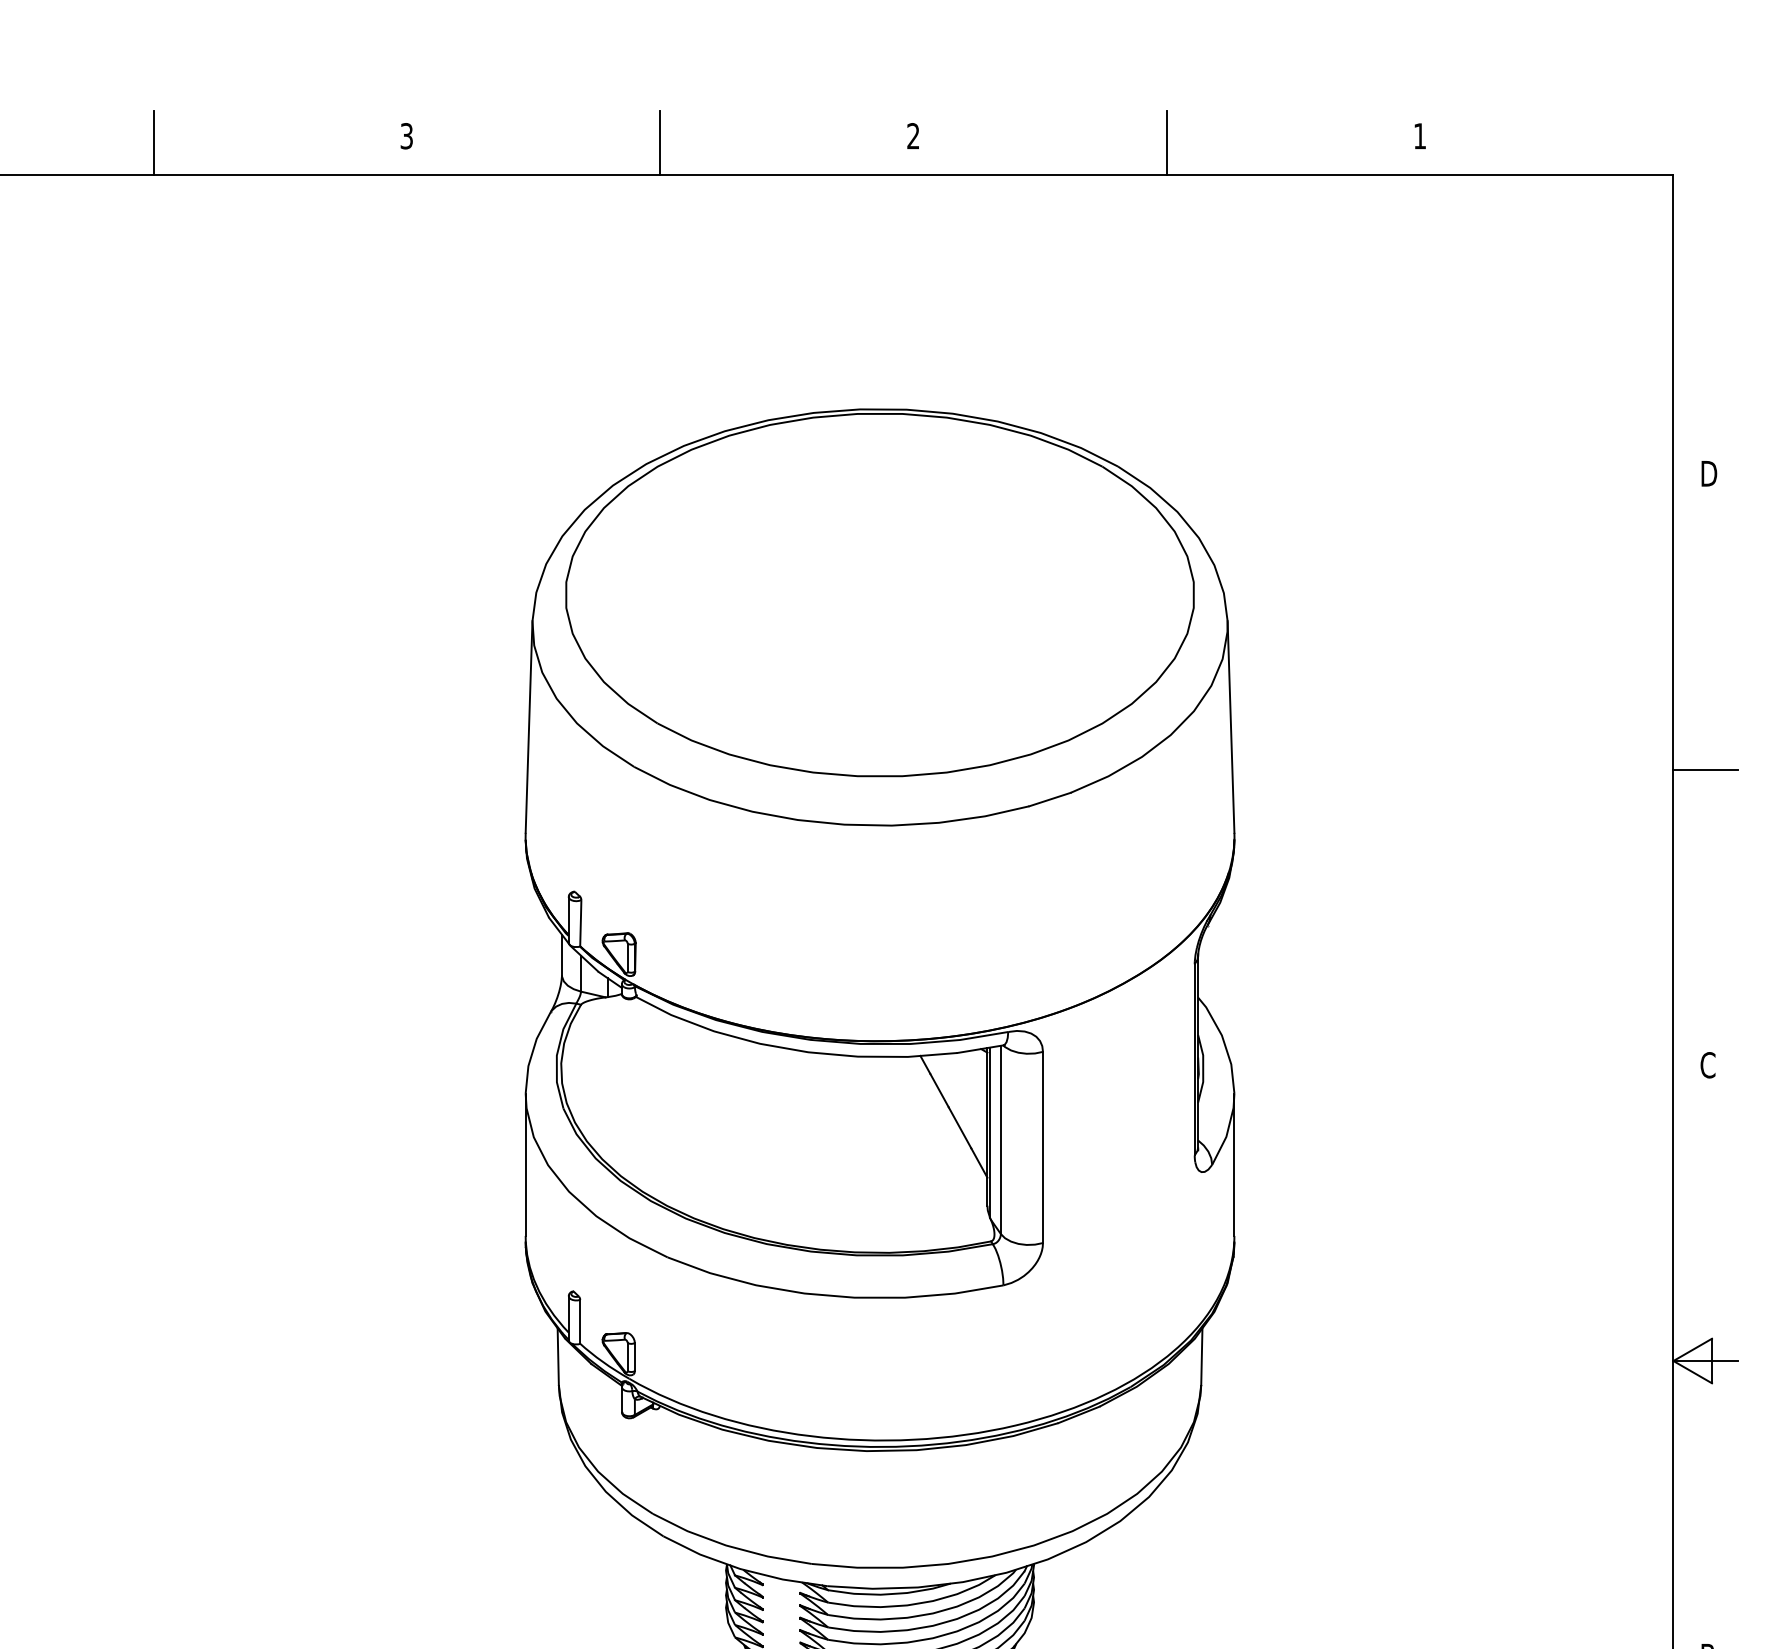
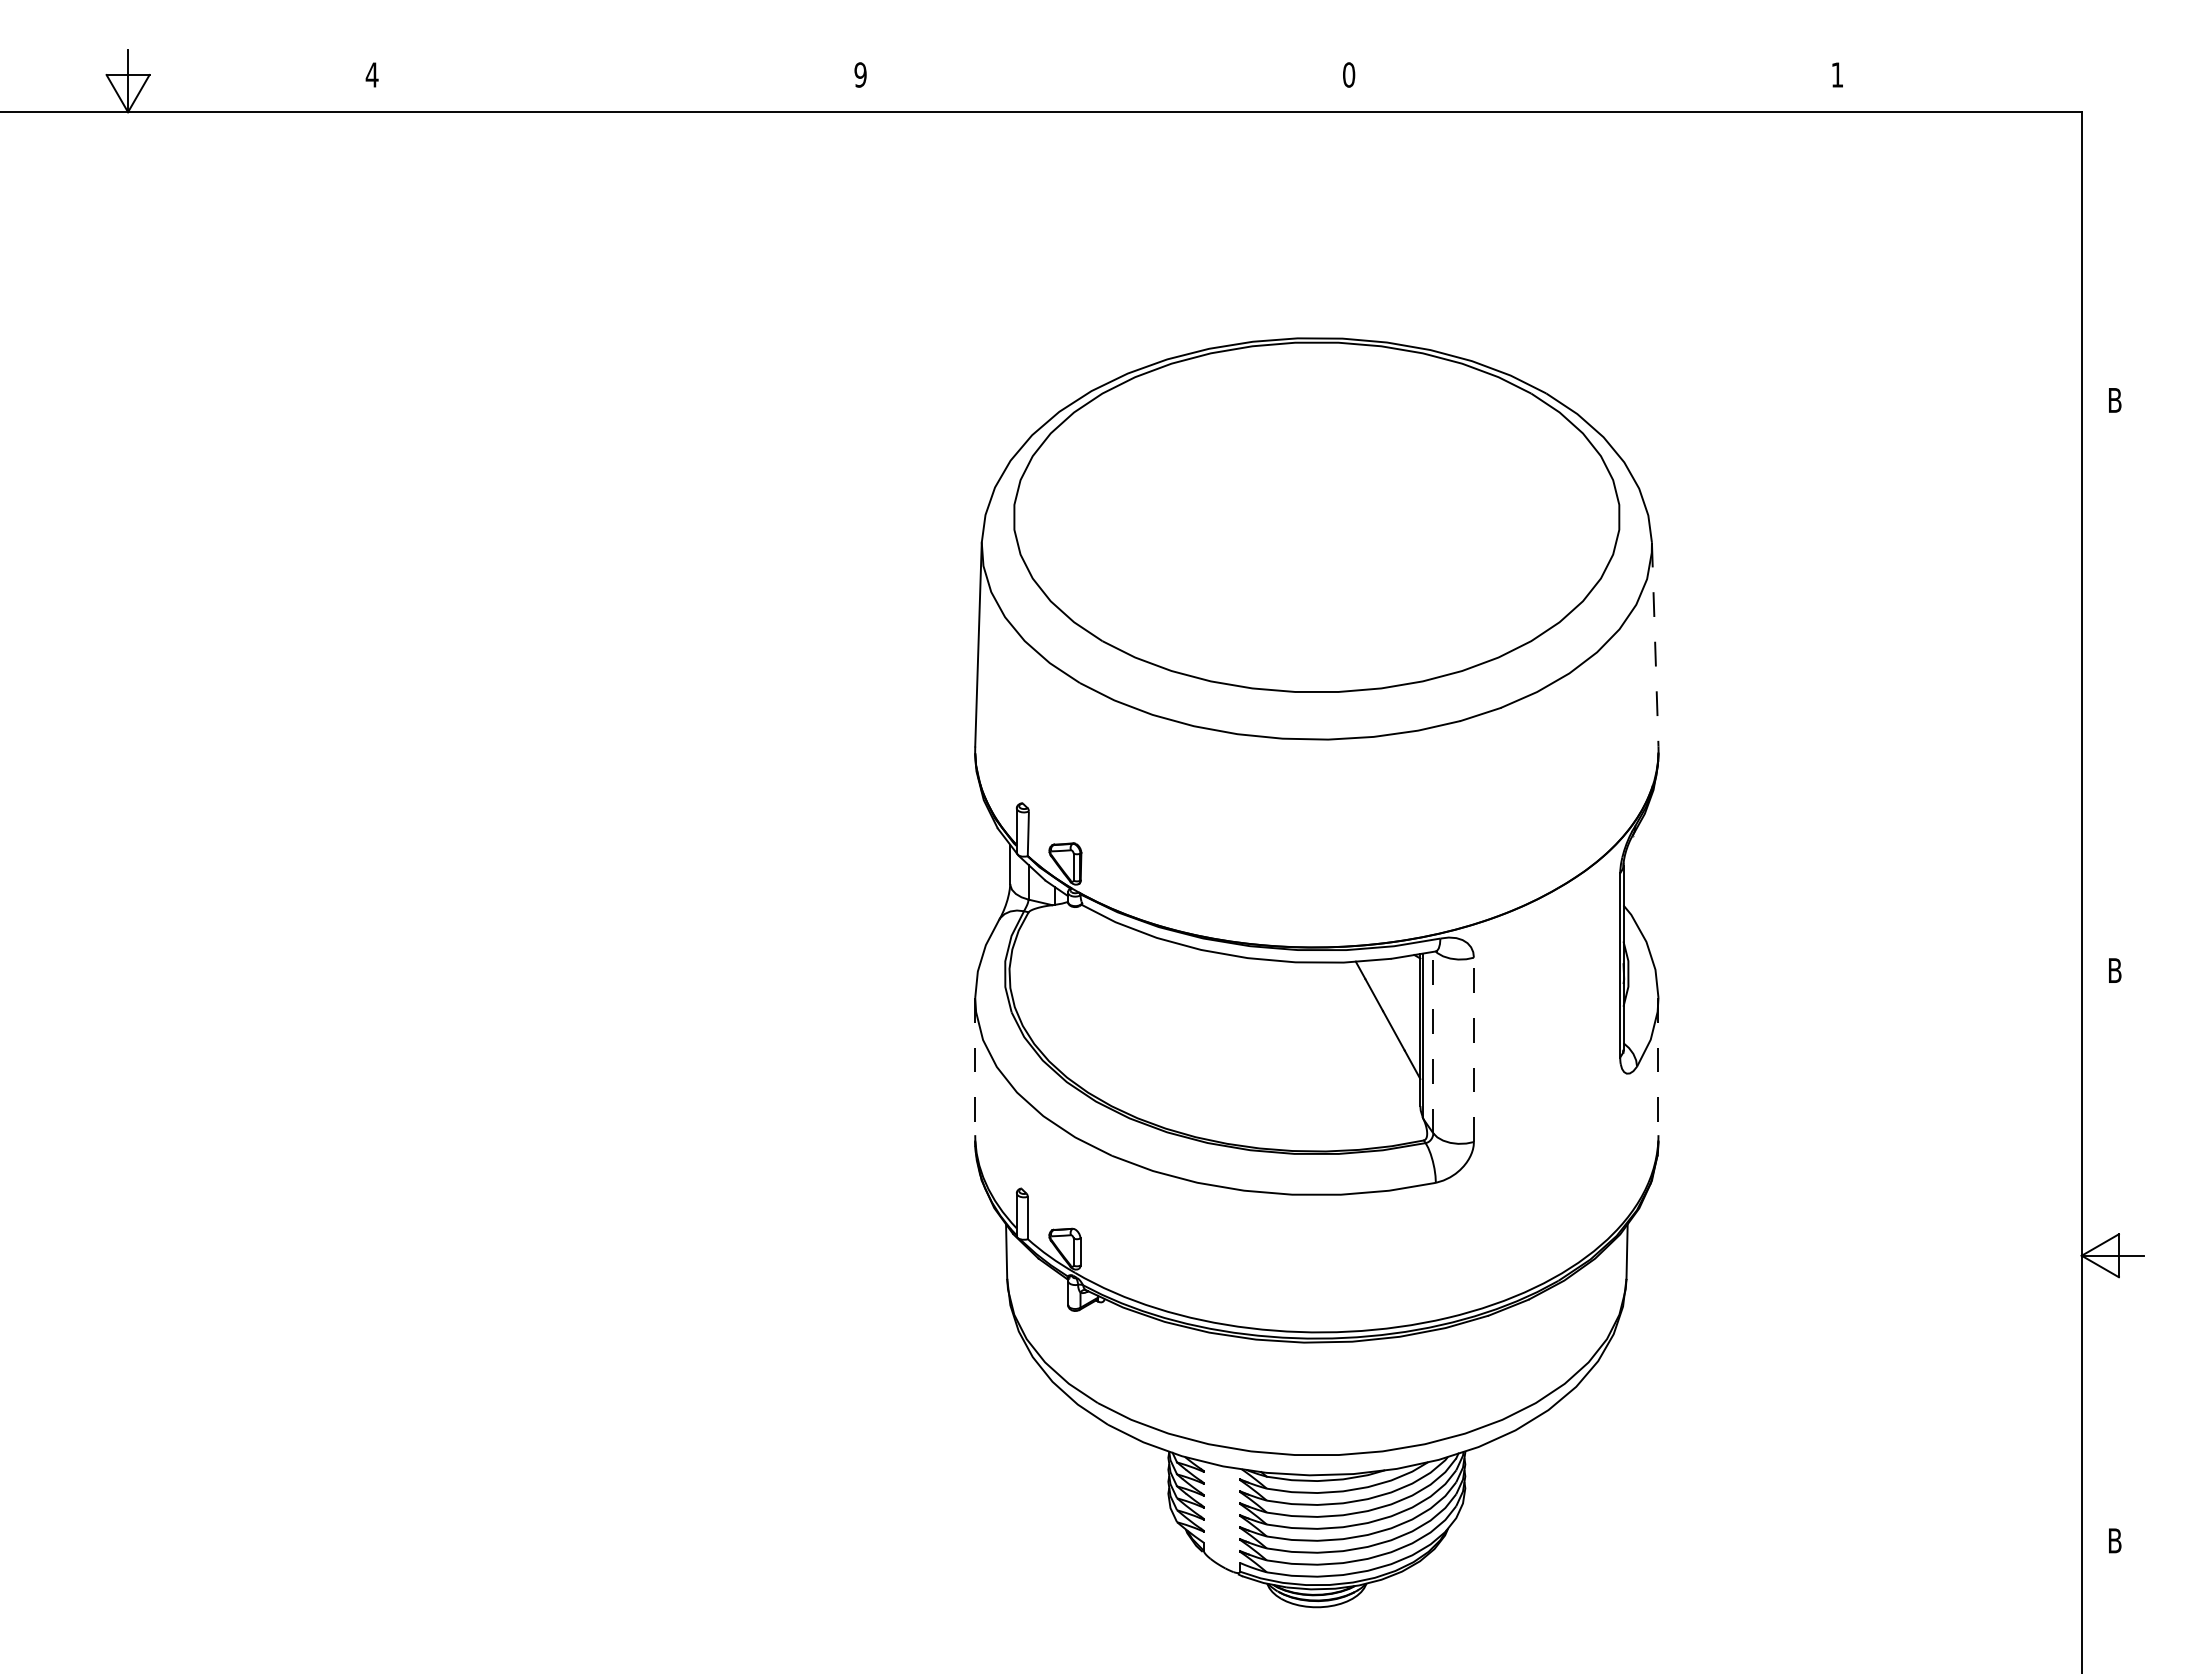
text: (406, 135) -> (860, 74), 3 -> 9
text: (913, 135) -> (1349, 74), 2 -> 0
line: (153, 142) -> (616, 81), removed
line: (659, 142) -> (1104, 81), removed
line: (1167, 142) -> (1593, 81), removed
text: (1710, 473) -> (2117, 400), D -> B
line: (1231, 727) -> (1655, 645), solid -> dashed
line: (1705, 769) -> (2112, 685), removed
text: (1708, 1065) -> (2115, 970), C -> B
line: (1001, 1139) -> (1433, 1042), solid -> dashed
line: (1042, 1147) -> (1473, 1049), solid -> dashed
line: (525, 1164) -> (975, 1066), solid -> dashed
line: (1234, 1164) -> (1658, 1066), solid -> dashed

